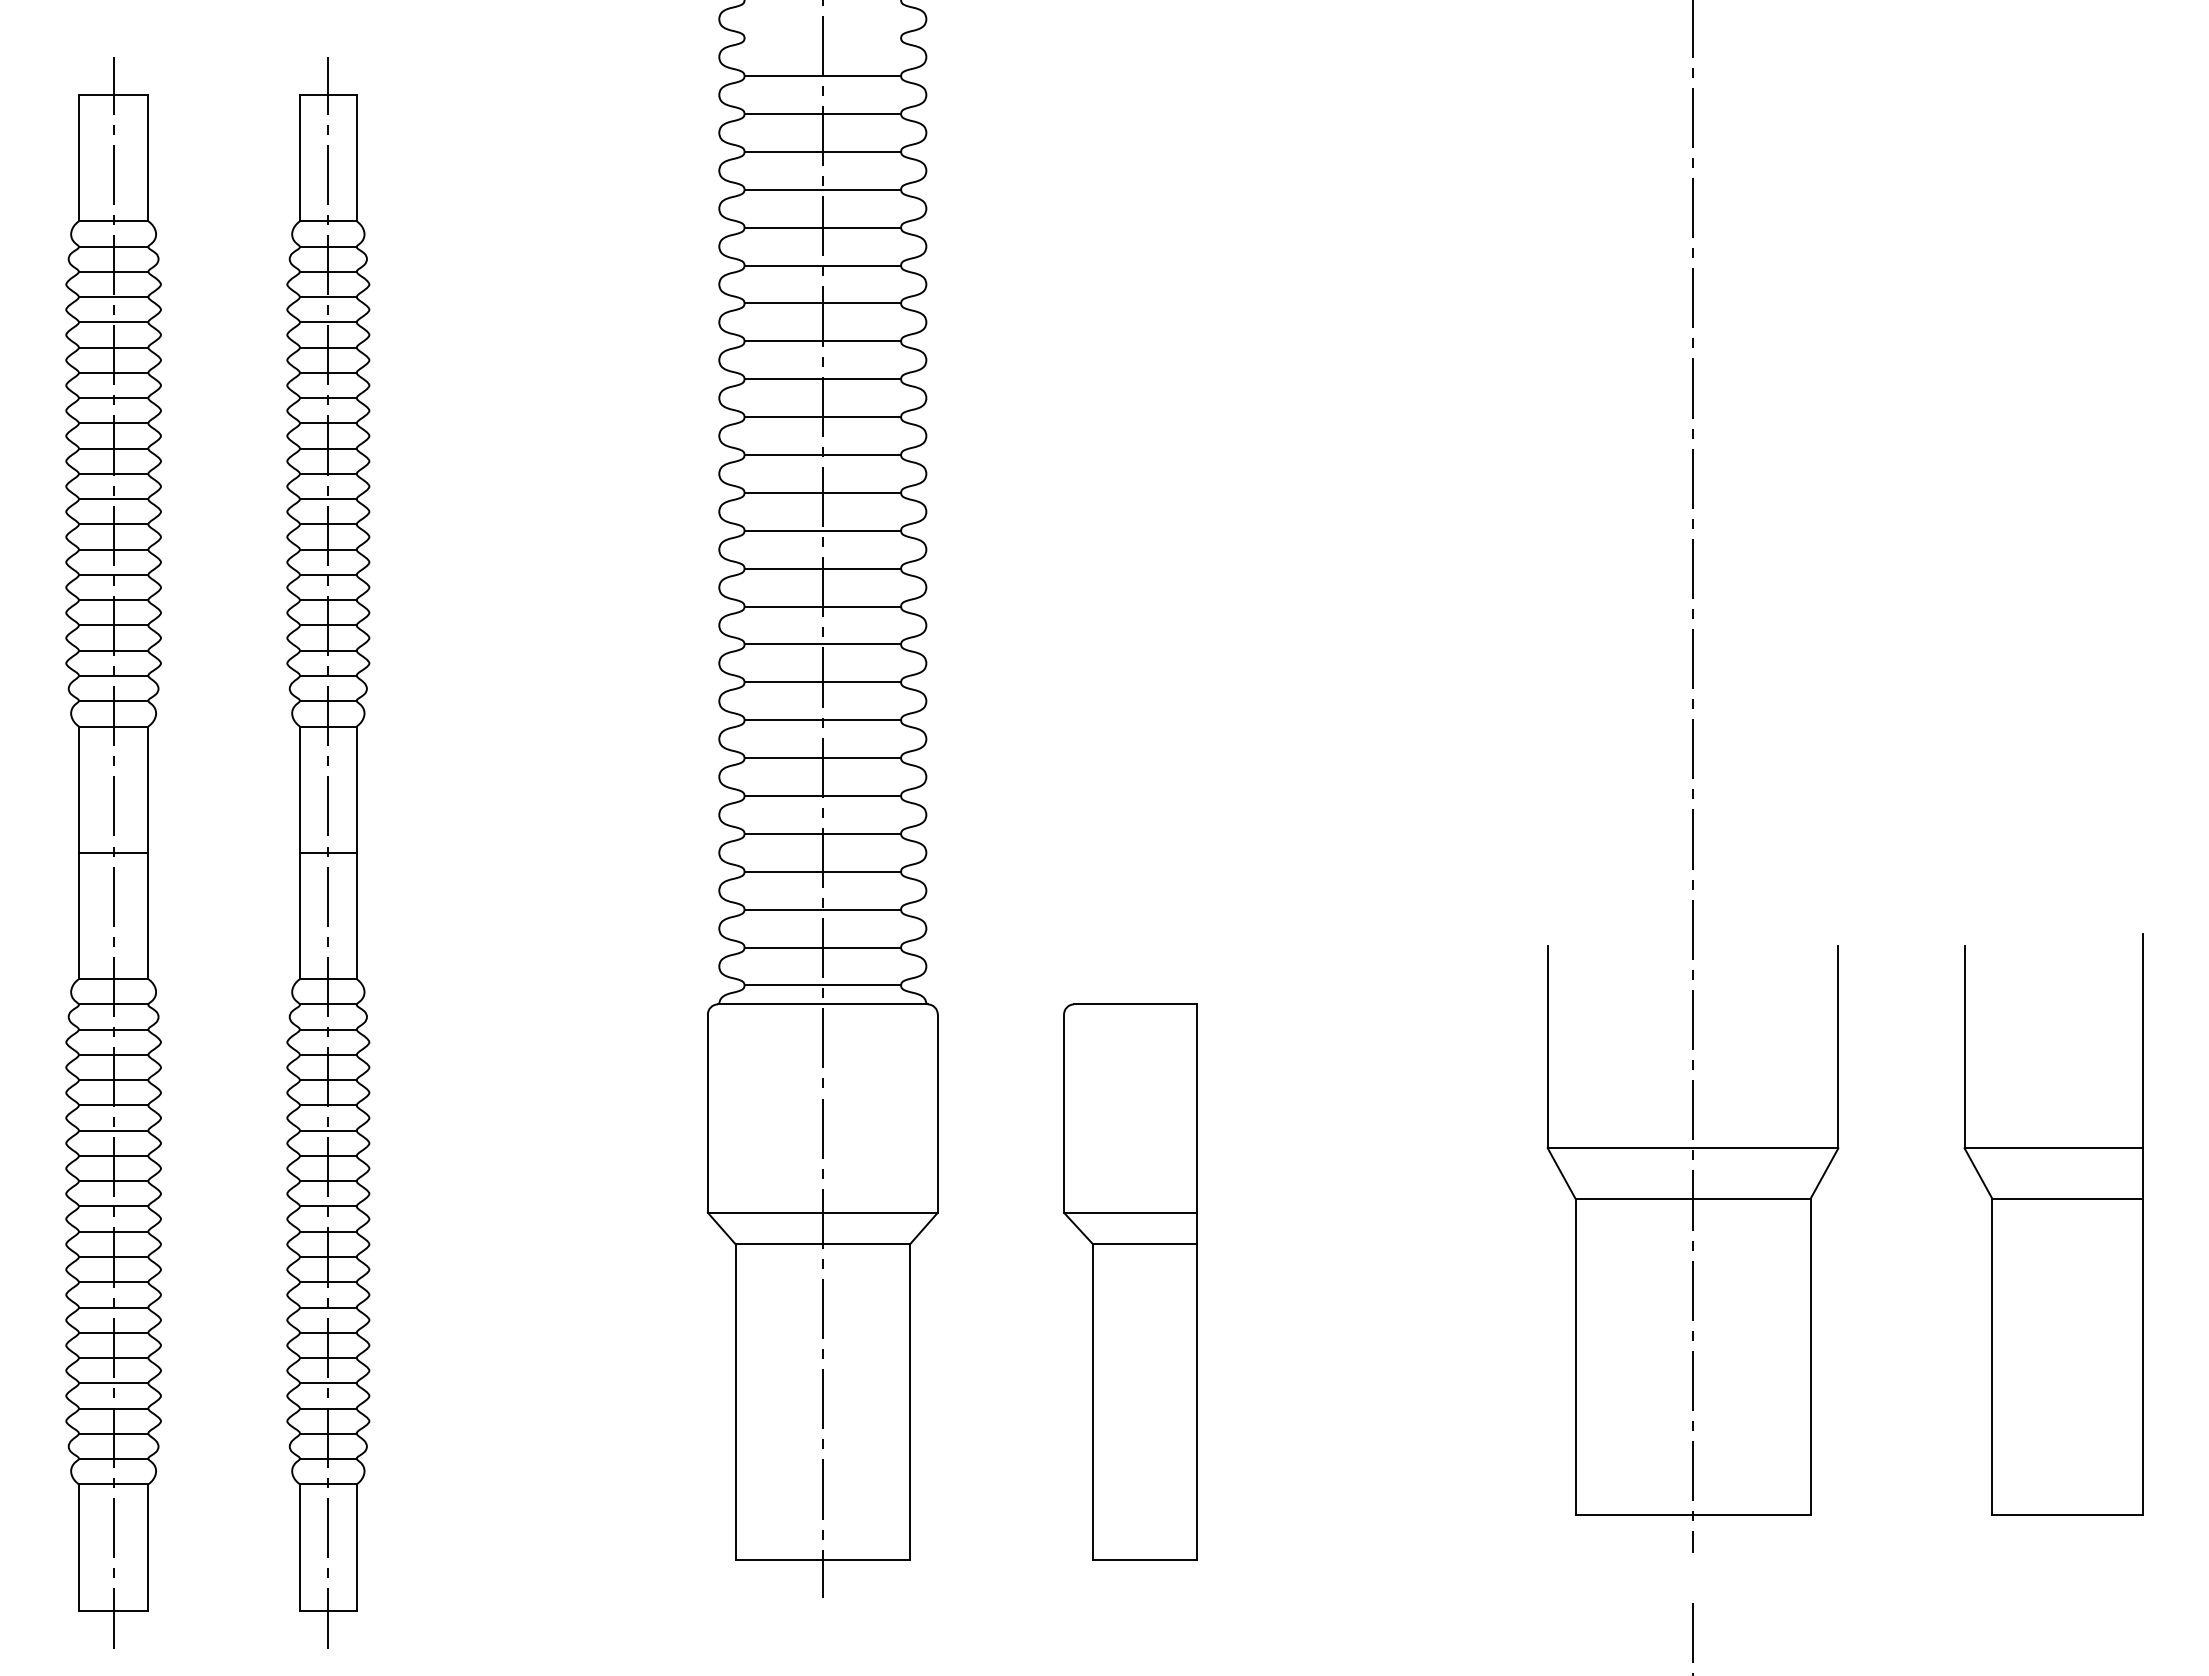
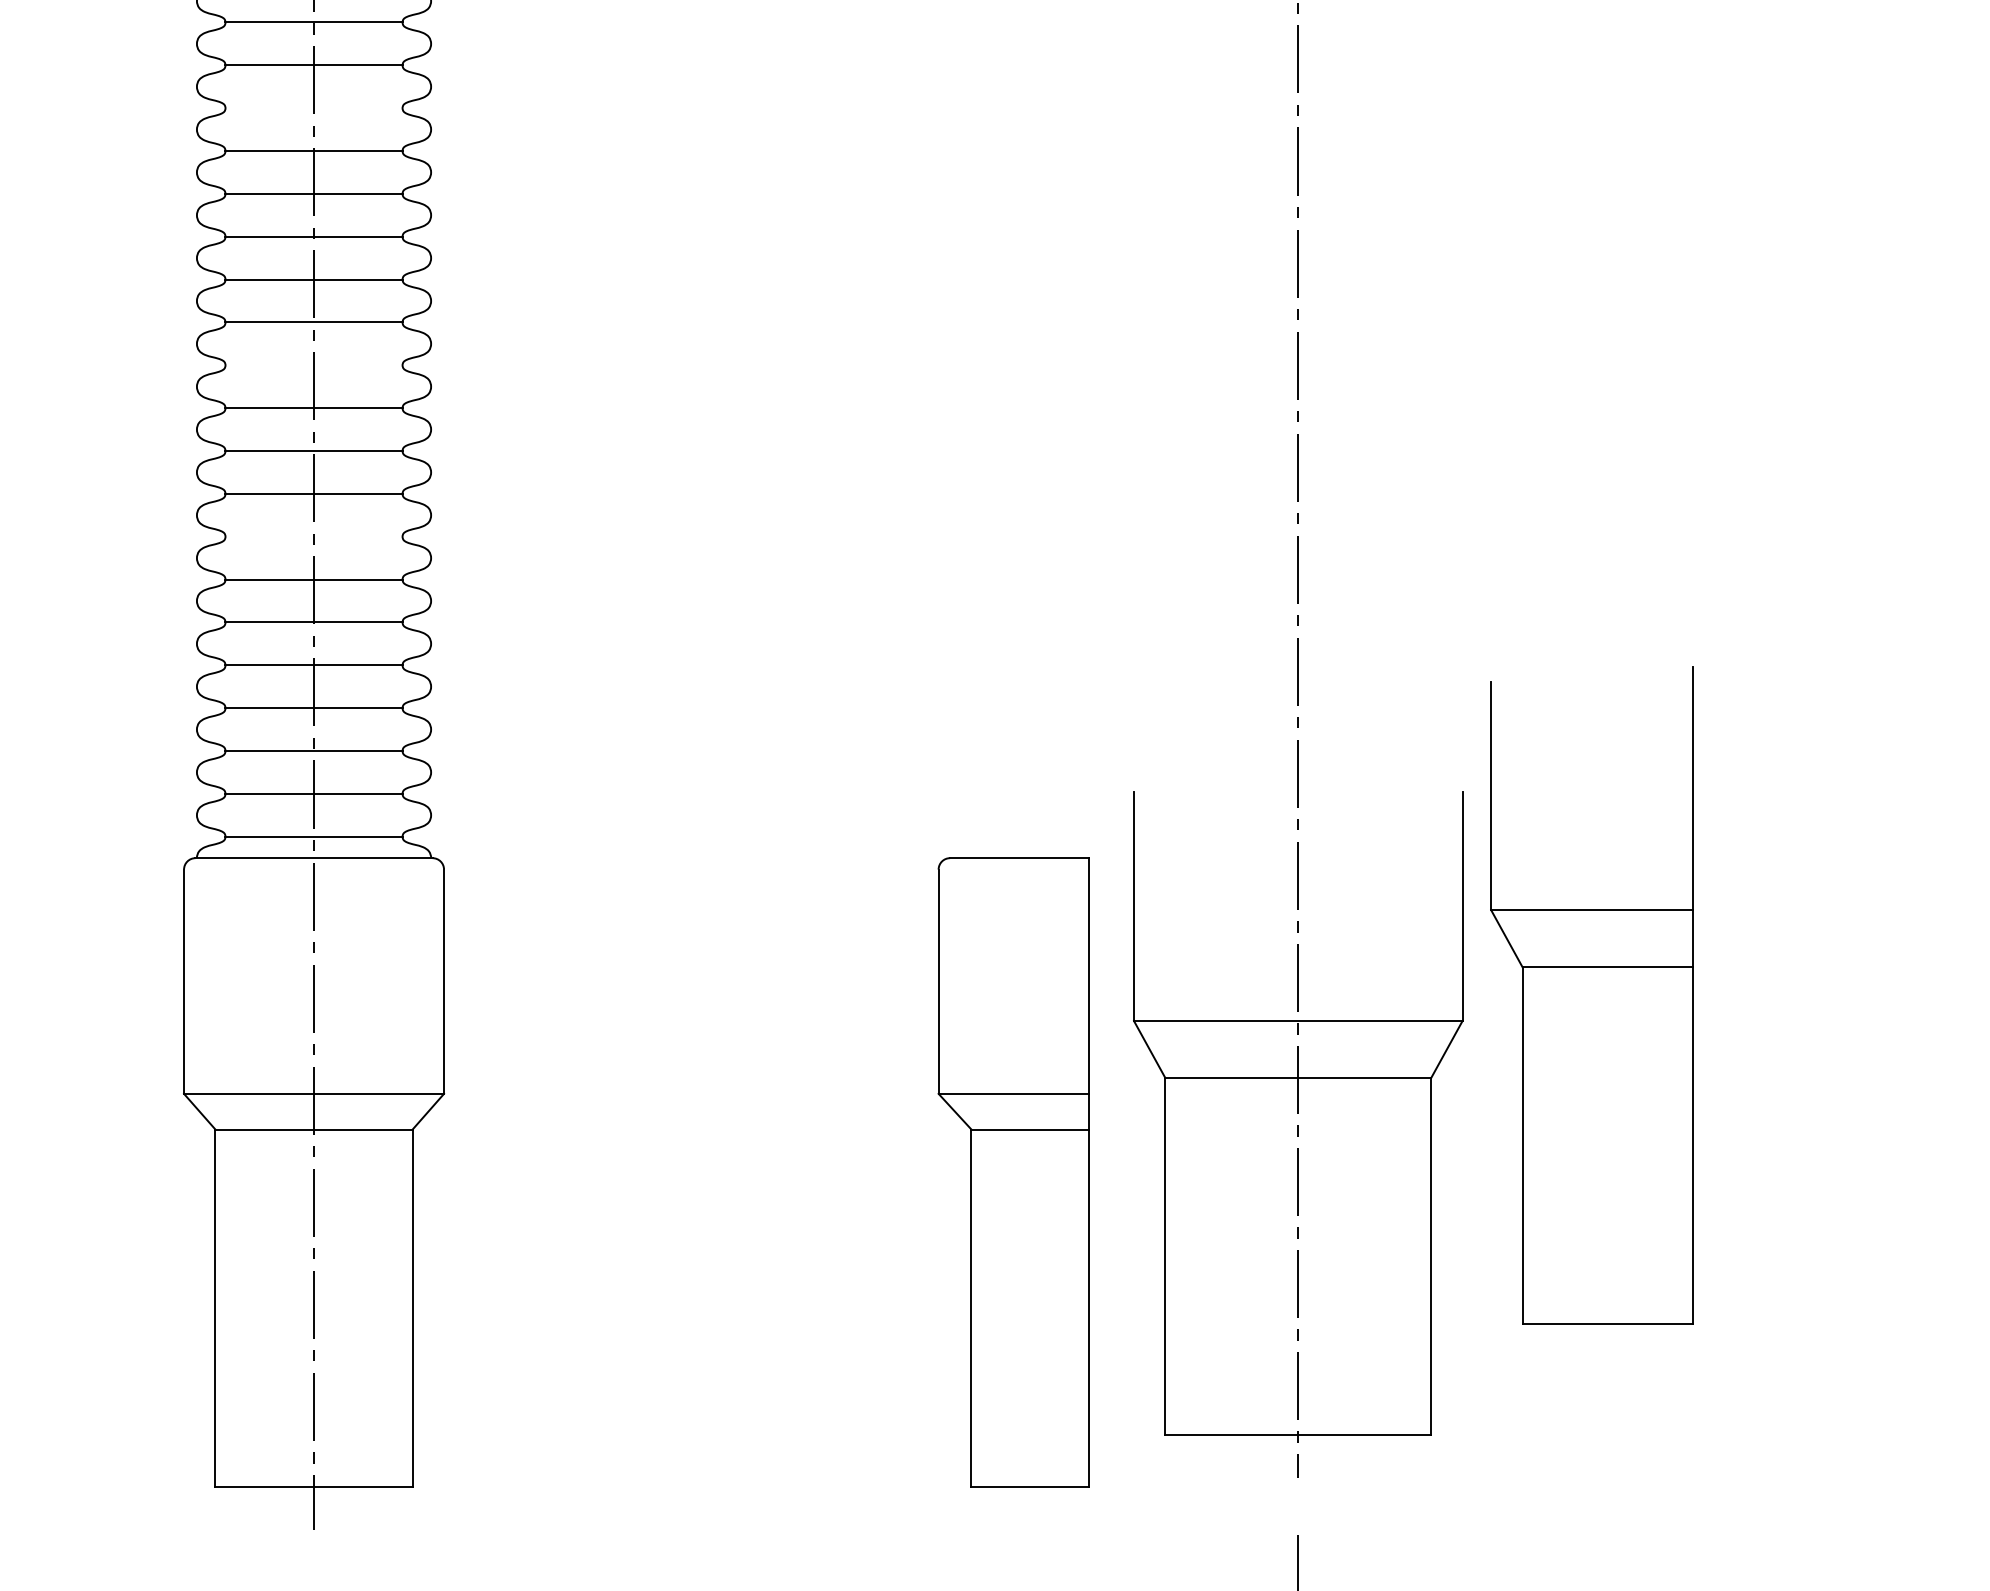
line: (822, 341) -> (313, 108), removed
line: (822, 568) -> (313, 365), removed
line: (822, 720) -> (313, 537), removed
part: (2053, 1224) -> (1591, 996), moved
part: (1130, 1281) -> (1013, 1171), moved

